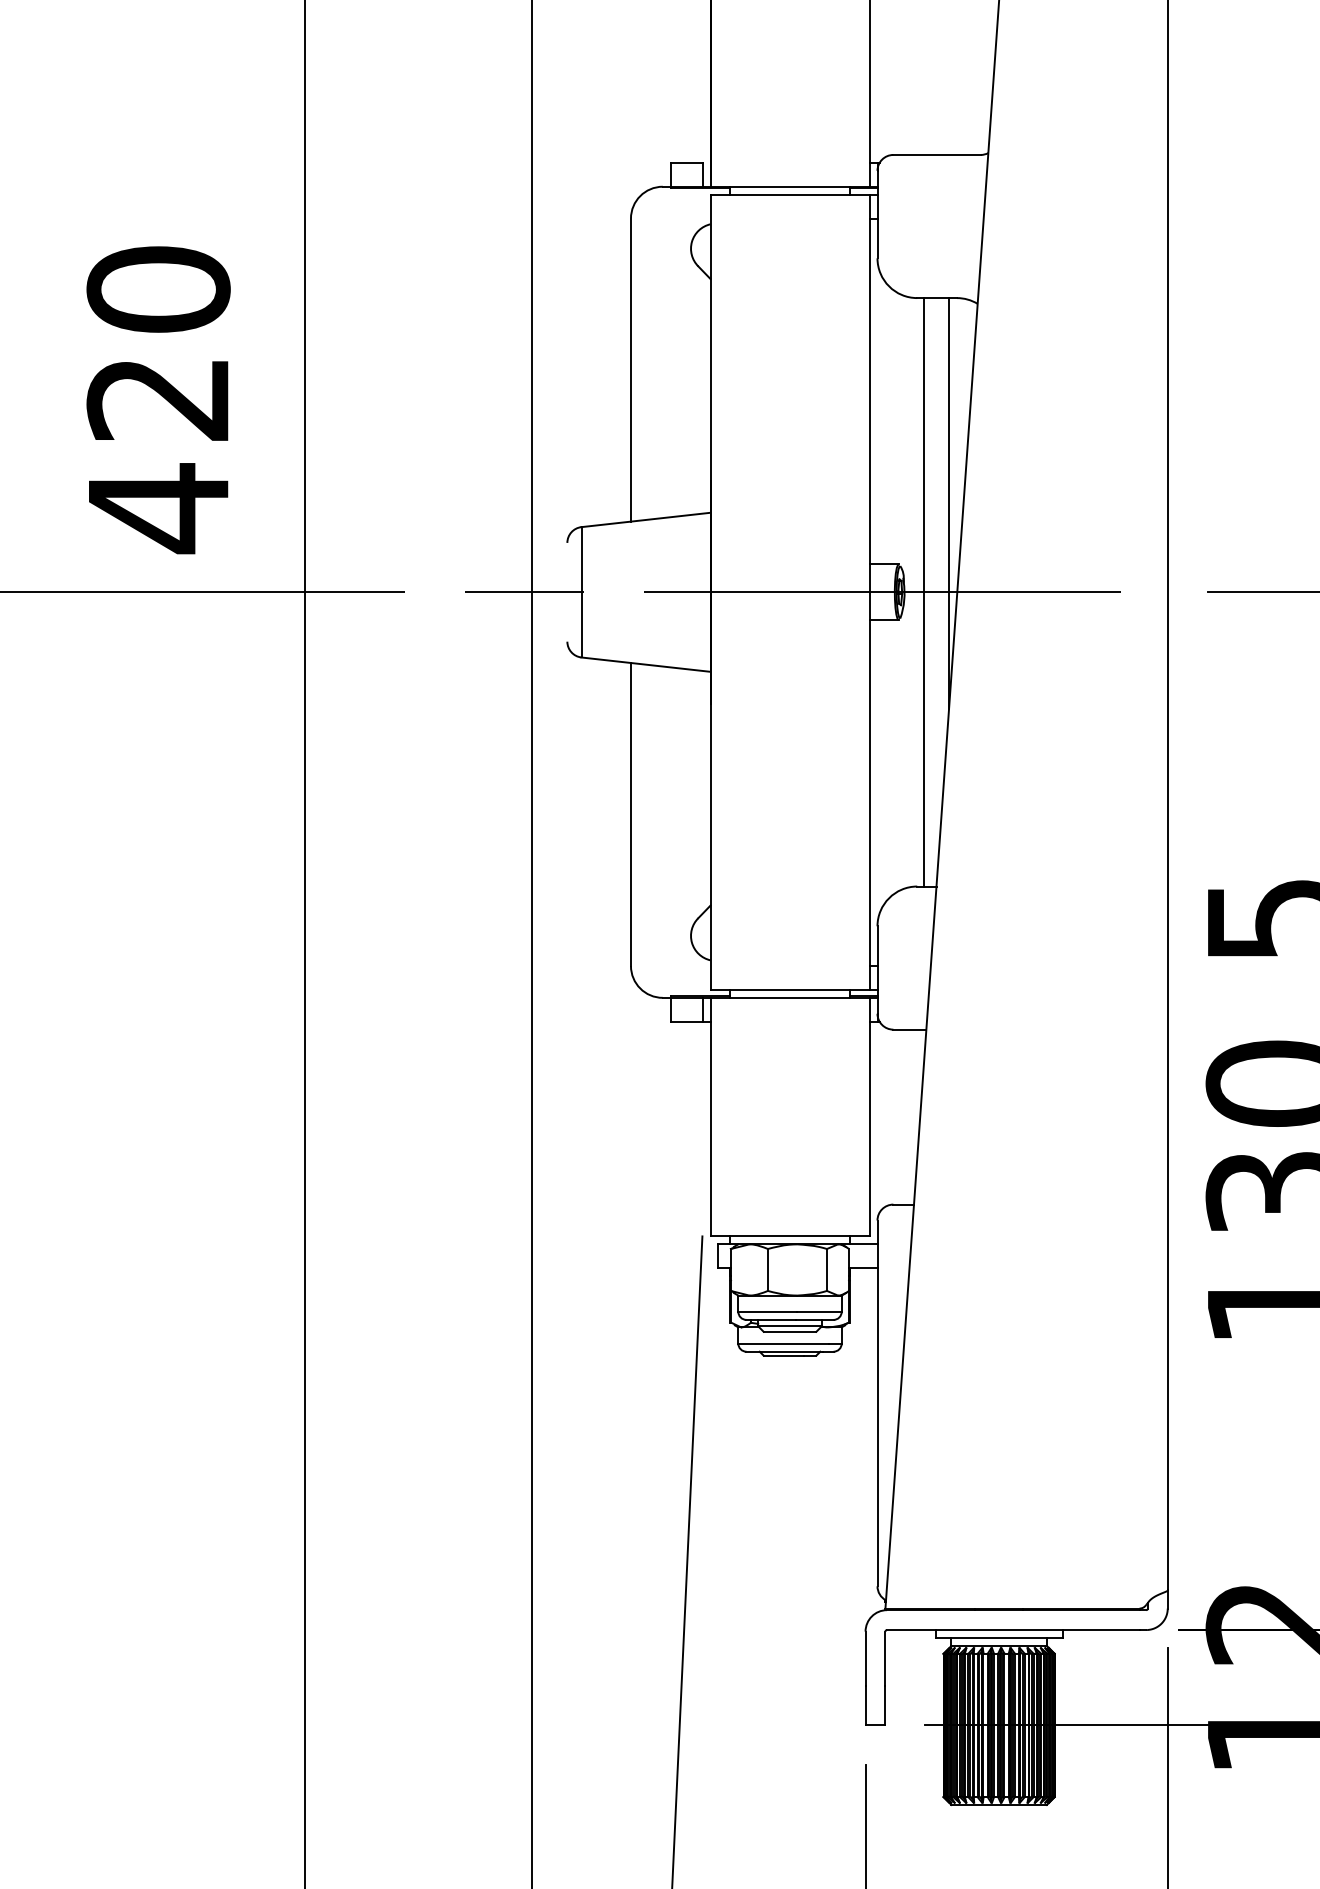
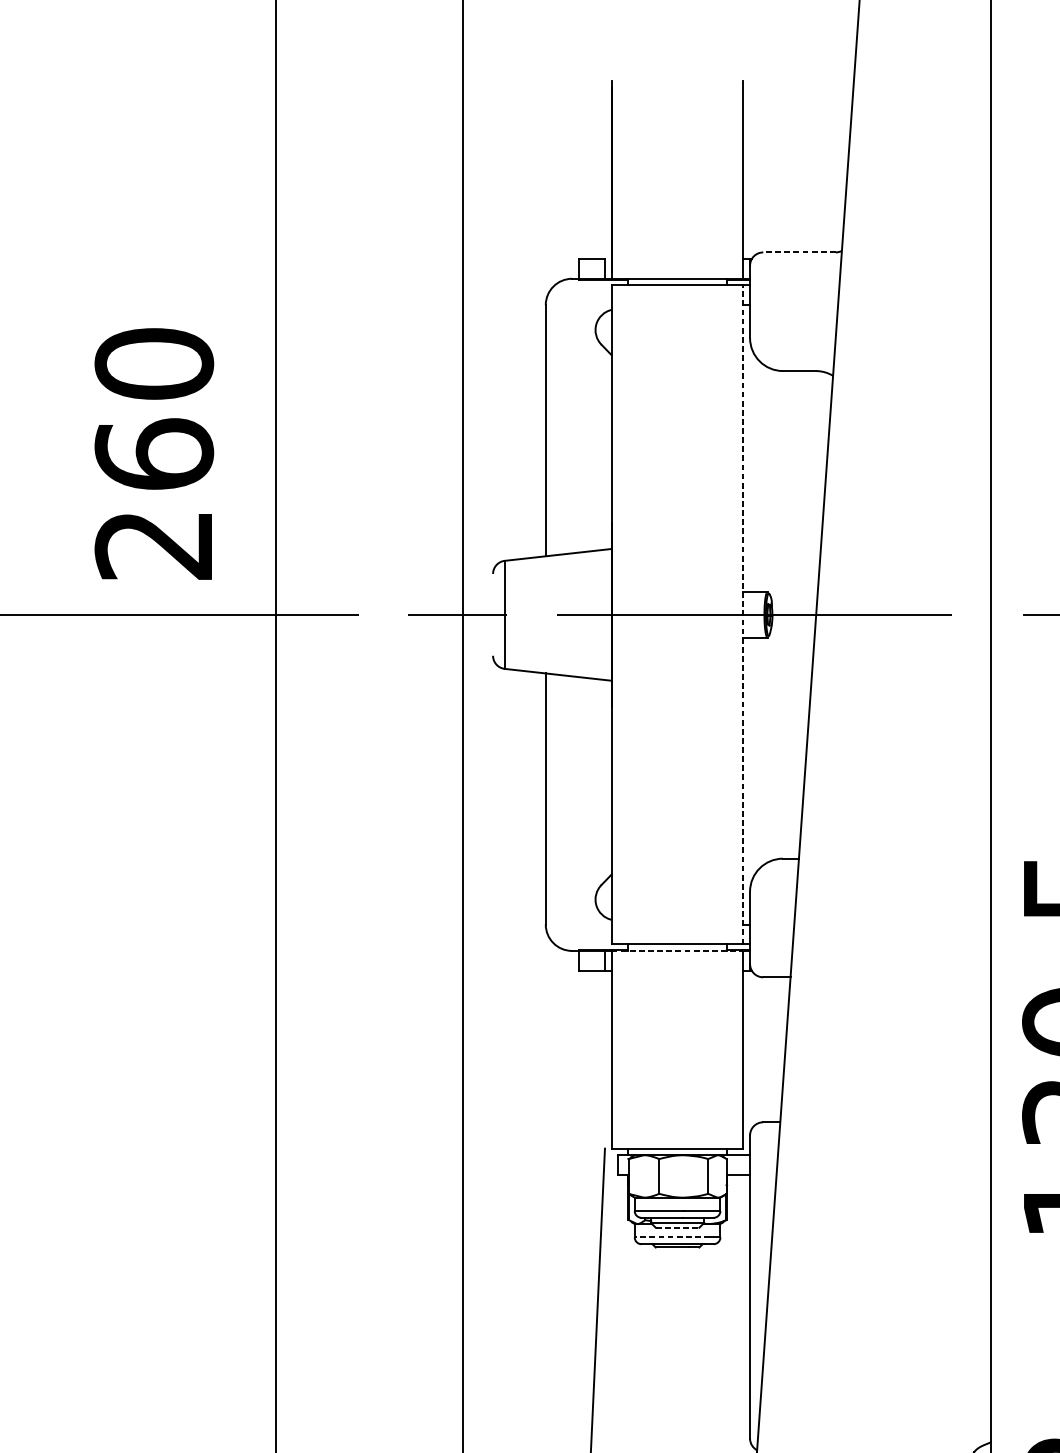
line: (937, 154) -> (799, 252), solid -> dashed
text: (158, 454) -> (154, 500), 420 -> 260
line: (949, 503) -> (809, 541), removed
line: (869, 592) -> (743, 615), solid -> dashed
line: (923, 592) -> (788, 615), removed
line: (790, 997) -> (677, 950), solid -> dashed
line: (790, 1331) -> (677, 1227), solid -> dashed
line: (783, 1343) -> (672, 1237), solid -> dashed

